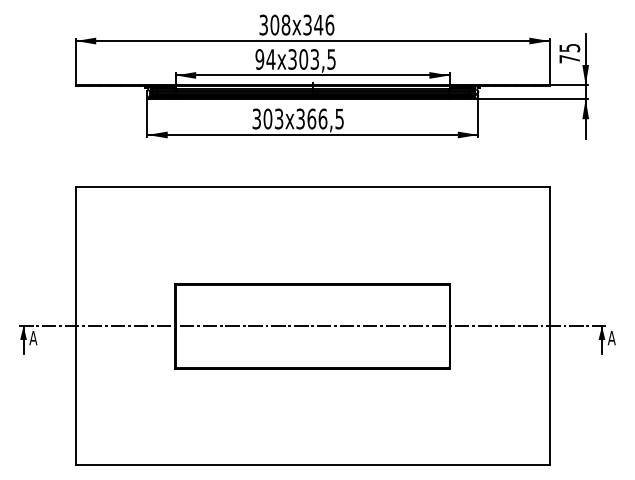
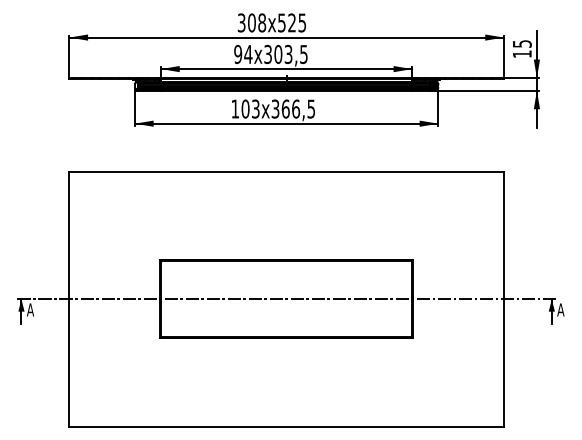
text: (319, 24) -> (292, 22), 308x346 -> 308x525
text: (569, 58) -> (522, 53), 75 -> 15
text: (256, 118) -> (235, 108), 303x366,5 -> 103x366,5

